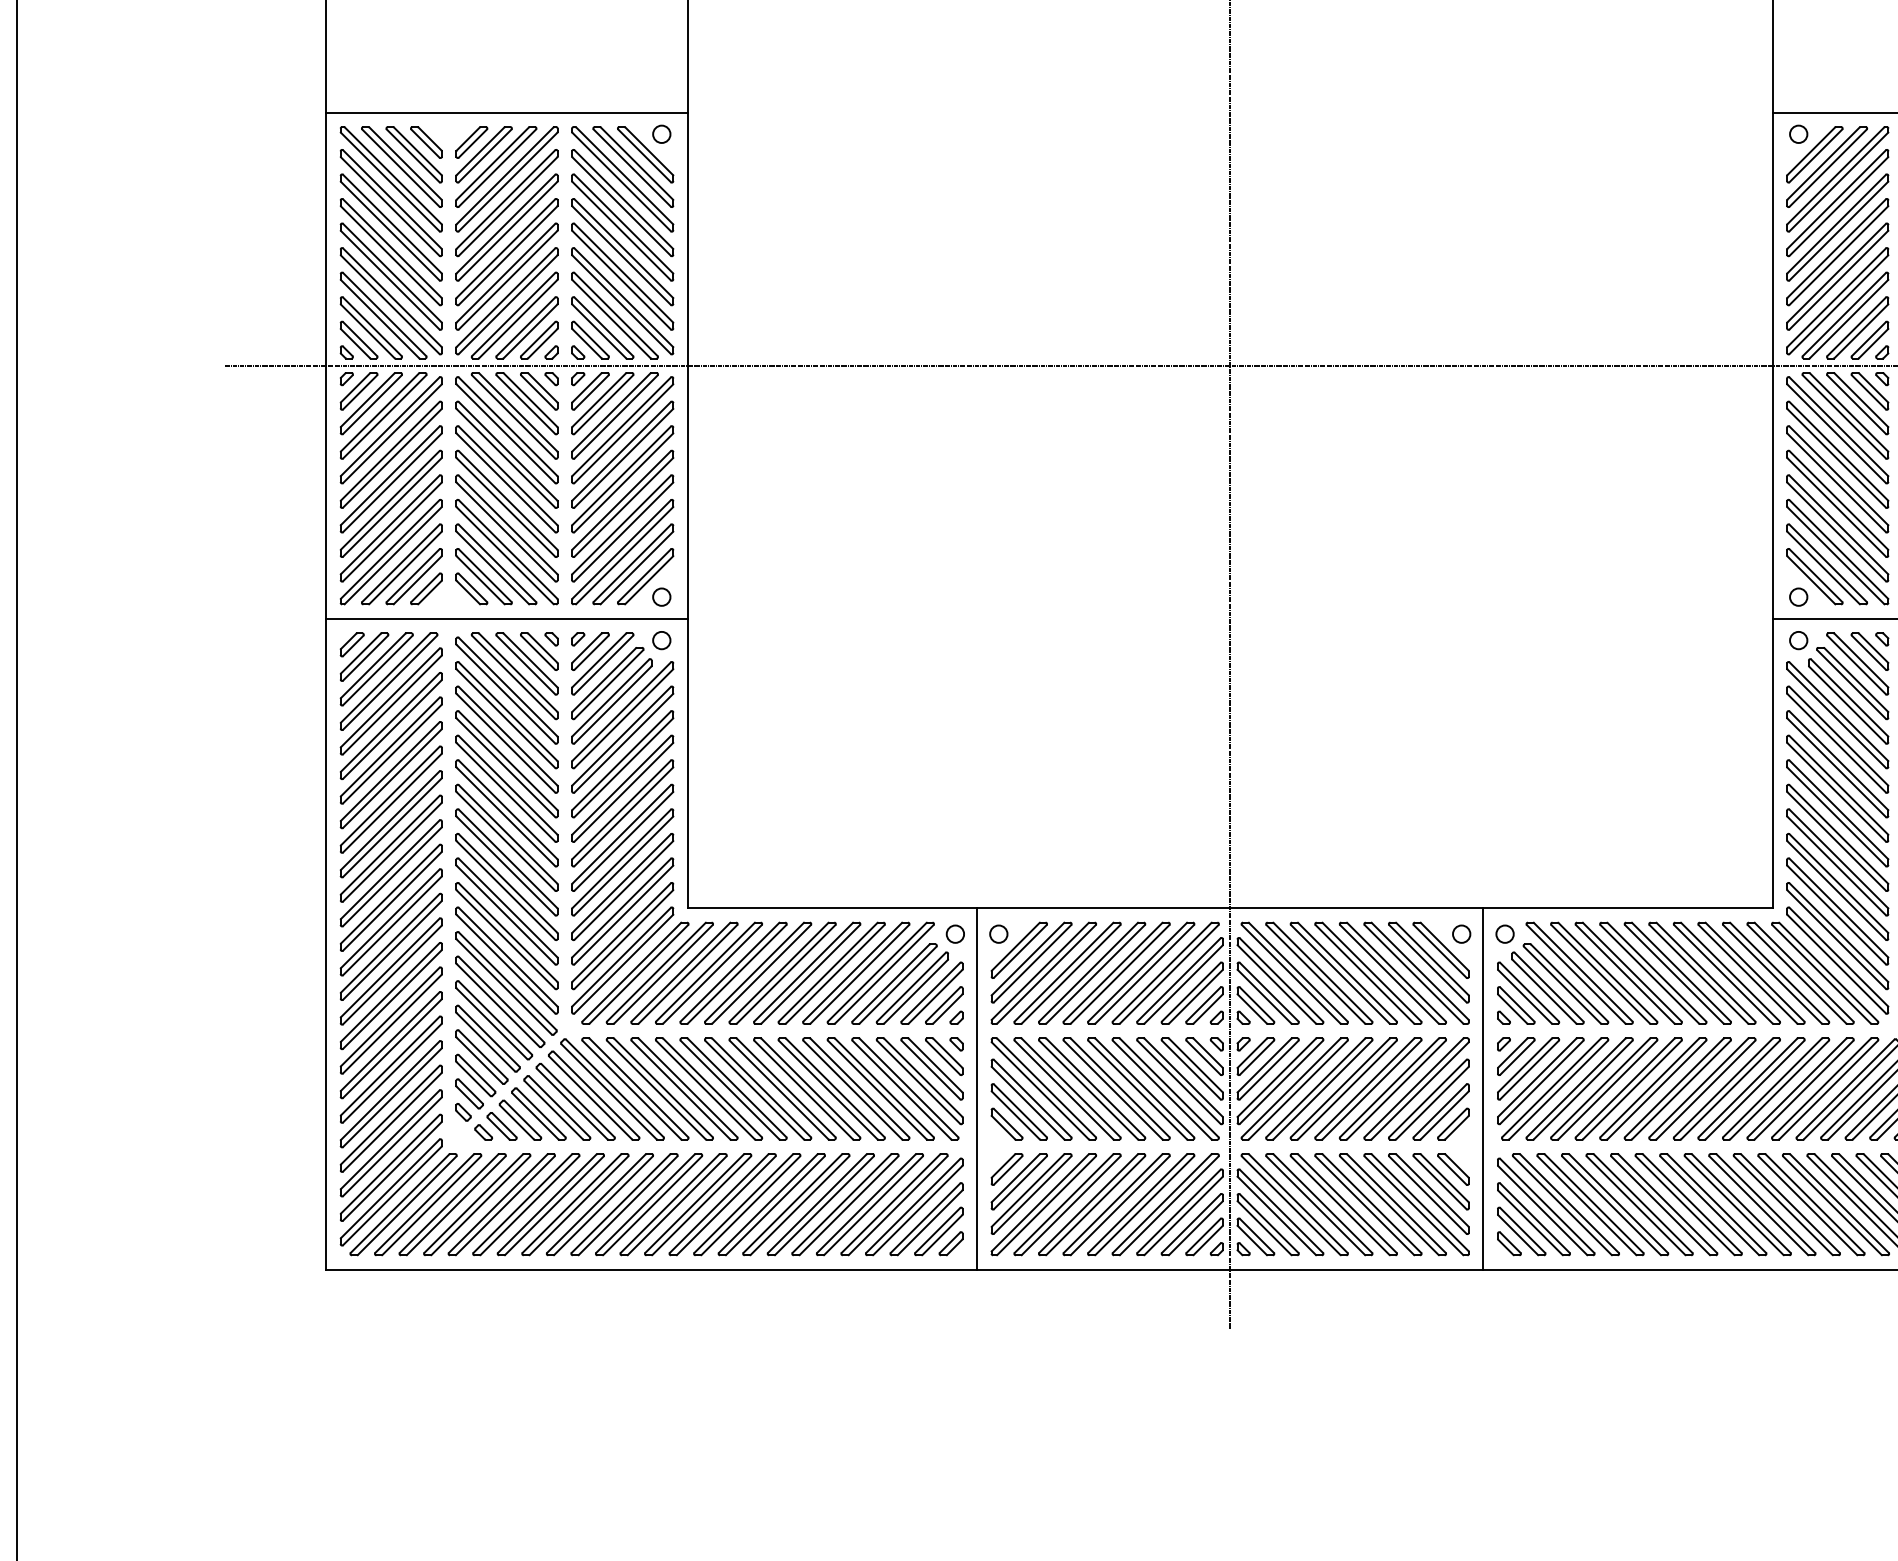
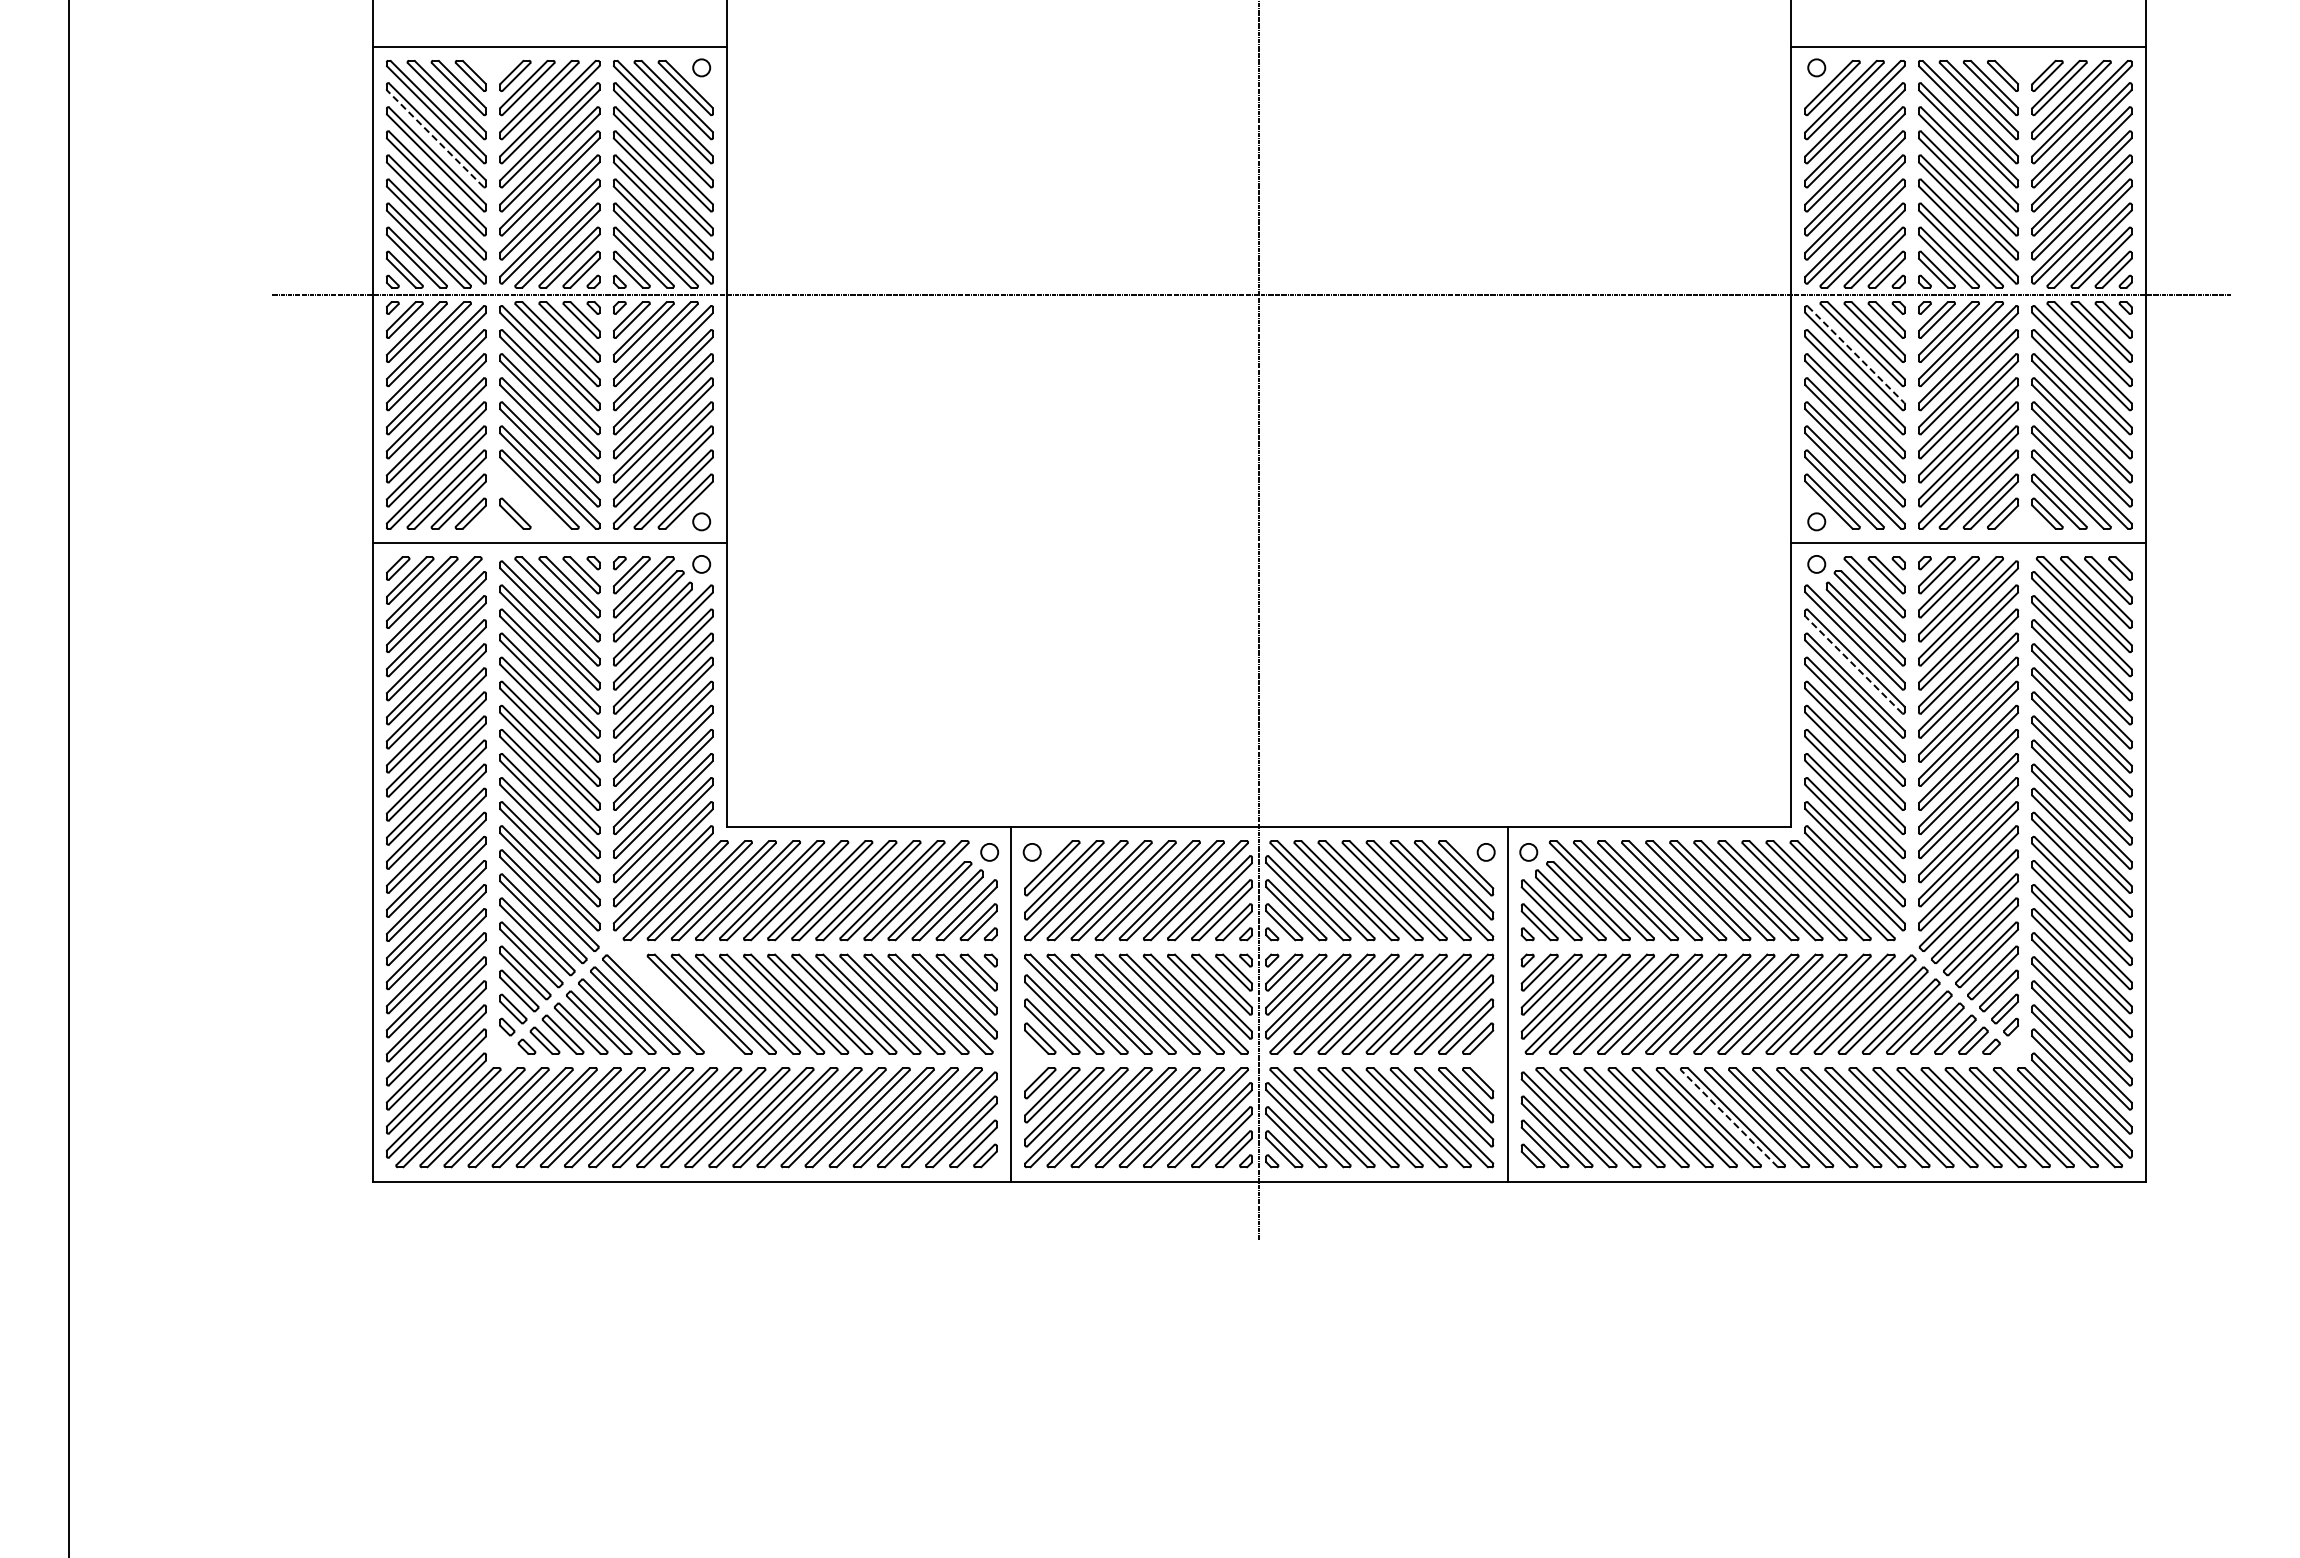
line: (390, 206) -> (435, 138), solid -> dashed
line: (1839, 426) -> (1856, 354), solid -> dashed
part: (484, 576) -> (527, 501), removed
line: (1836, 742) -> (1853, 664), solid -> dashed
part: (635, 1088) -> (675, 1003), removed
line: (1709, 1205) -> (1729, 1118), solid -> dashed

